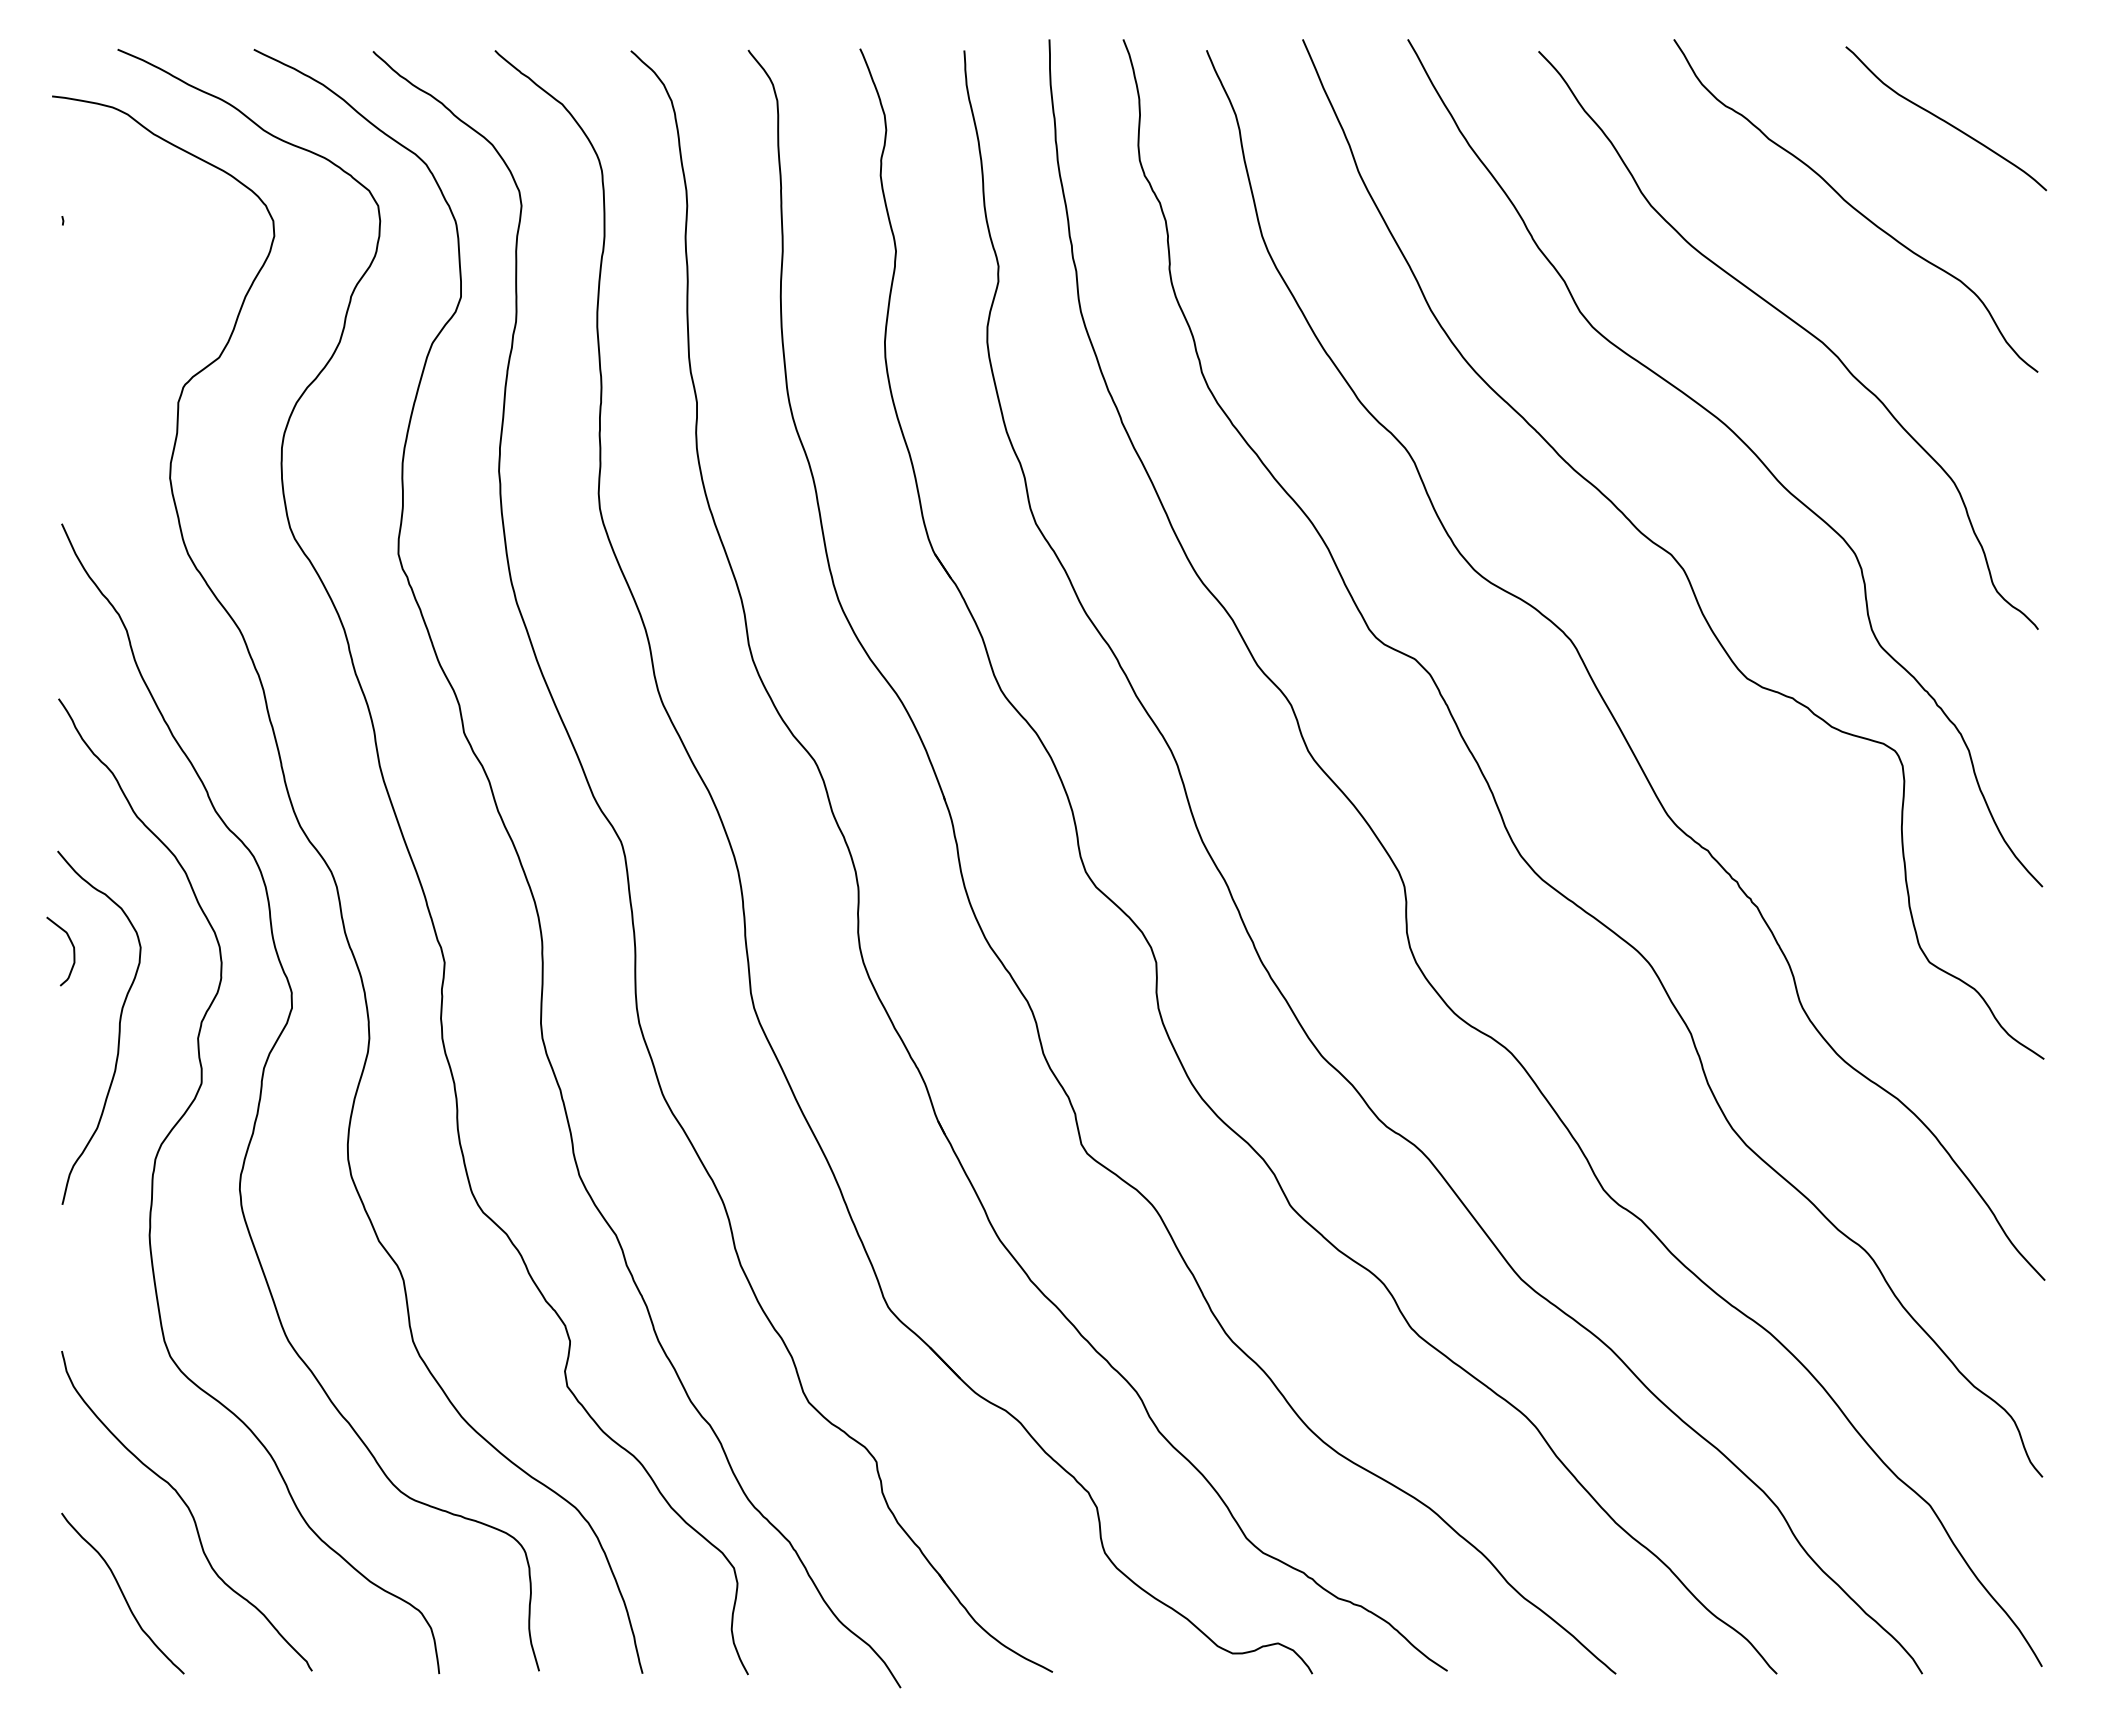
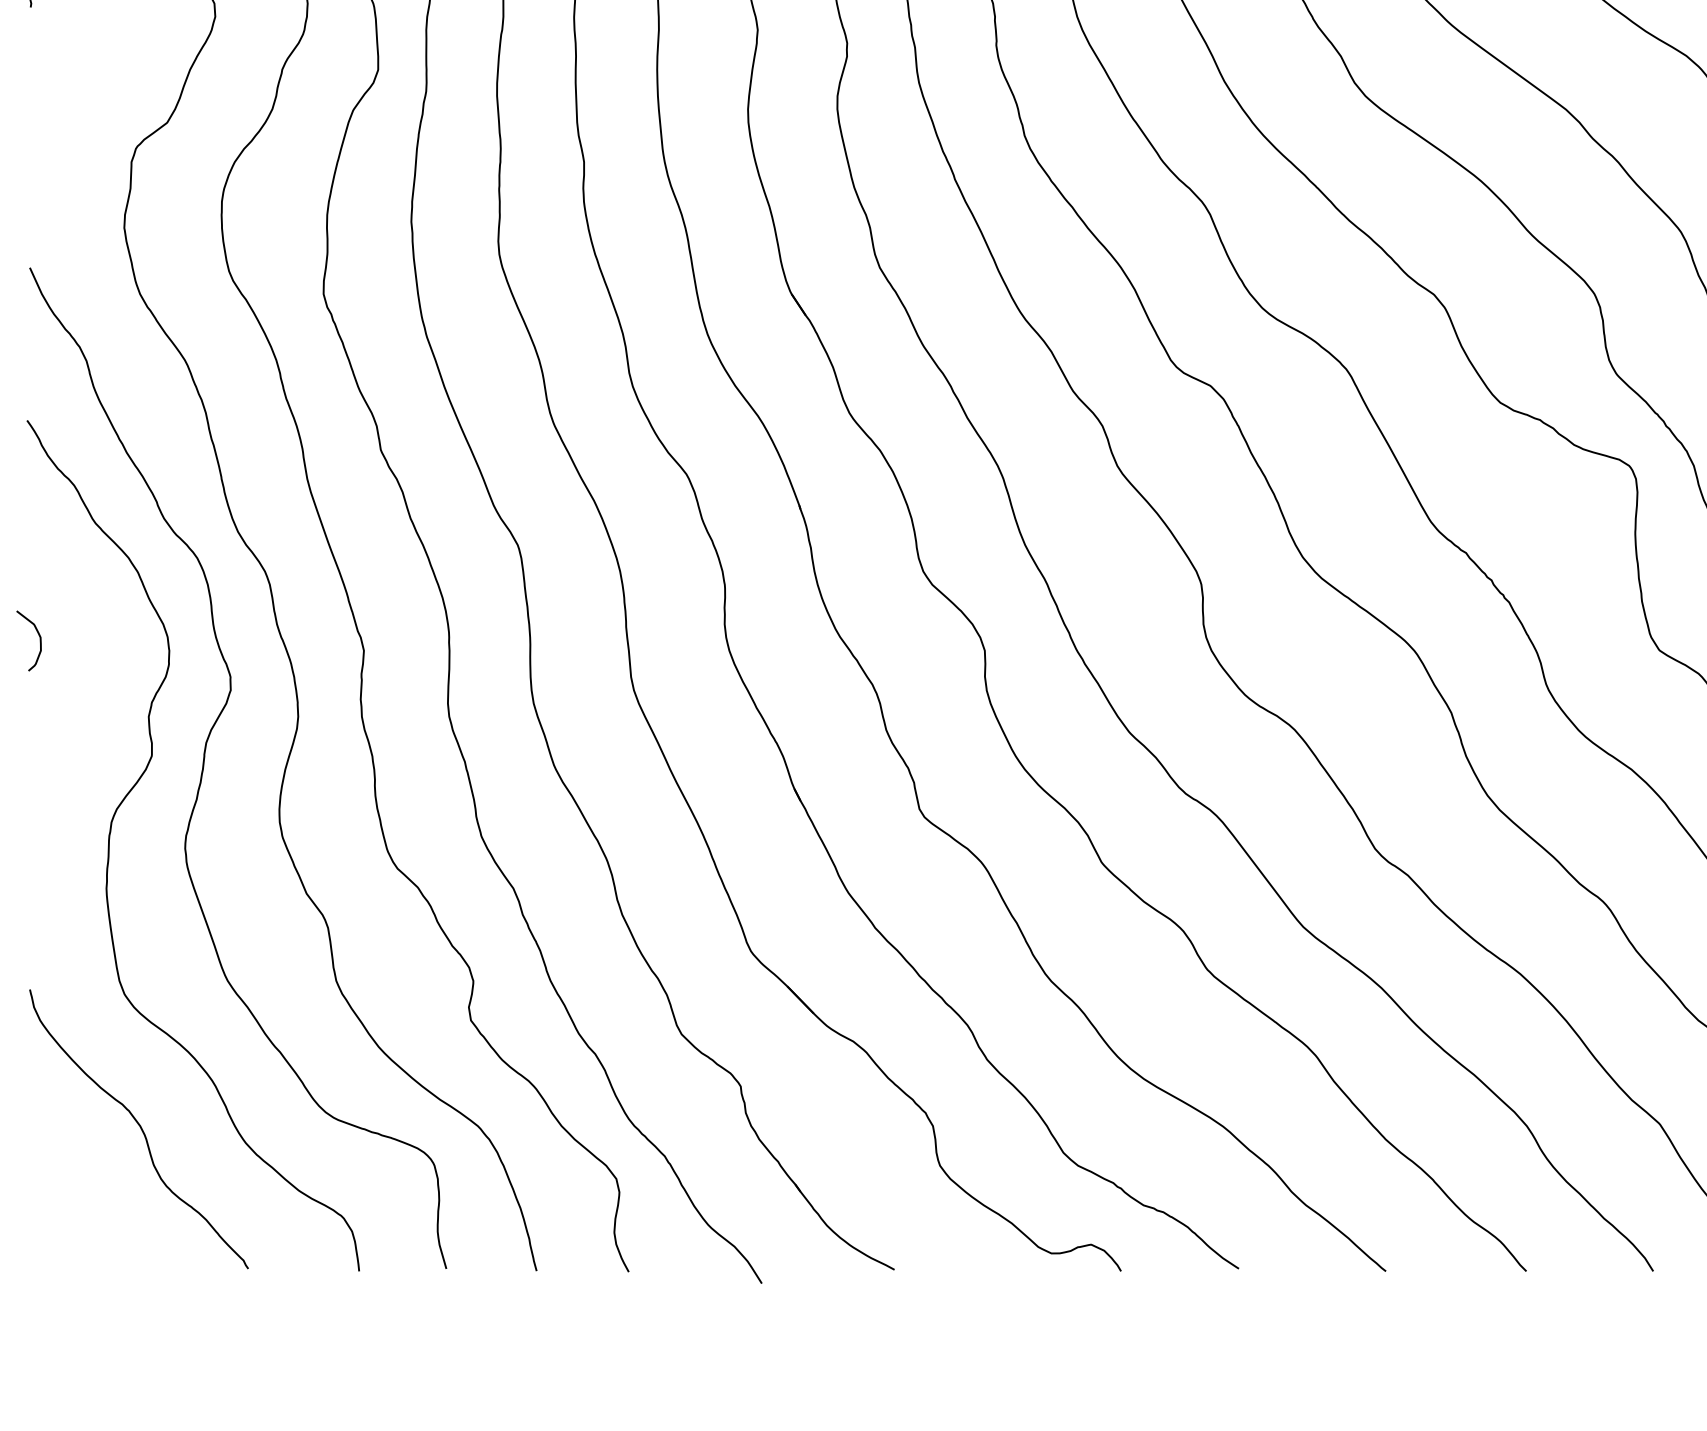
curve: (118, 1027) -> (79, 707), removed
curve: (122, 1593) -> (82, 1201), removed

